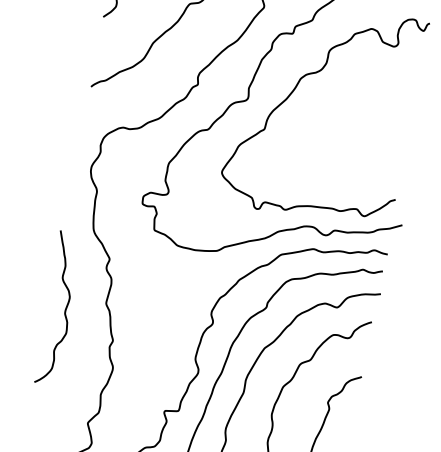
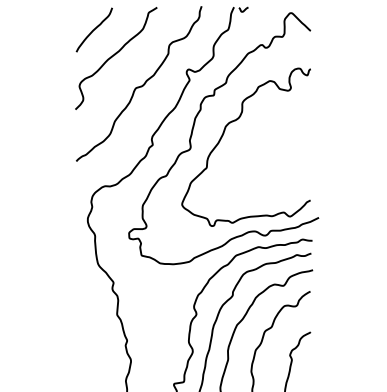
curve: (65, 309) -> (88, 324), removed

